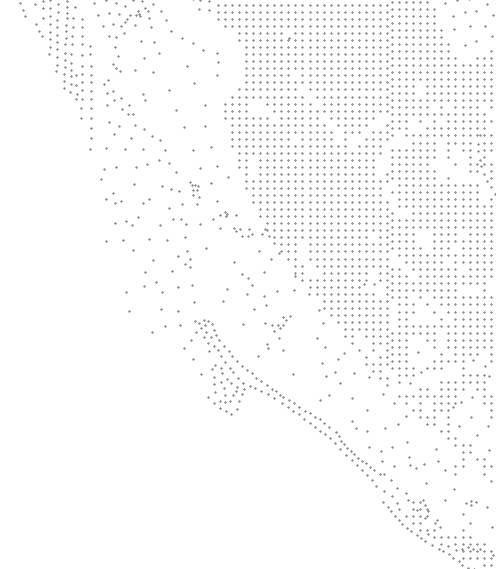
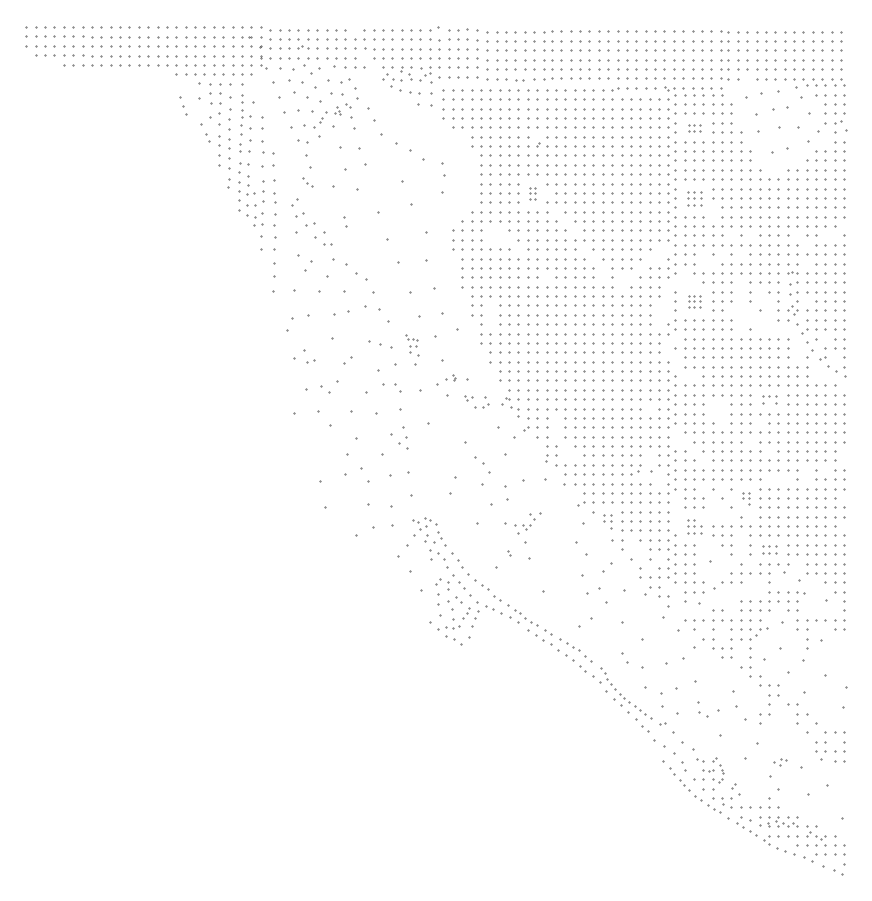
part: (406, 26) -> (694, 127), size x0.6
part: (284, 75) -> (532, 193), size x0.6
part: (406, 79) -> (694, 198), size x0.7
part: (406, 156) -> (694, 301), size x0.6
part: (462, 230) -> (769, 399), size x0.7
part: (444, 304) -> (745, 498), size x0.6
part: (341, 322) -> (607, 521), size x0.7
part: (406, 325) -> (694, 526), size x0.7
part: (462, 343) -> (769, 549), size x0.7

